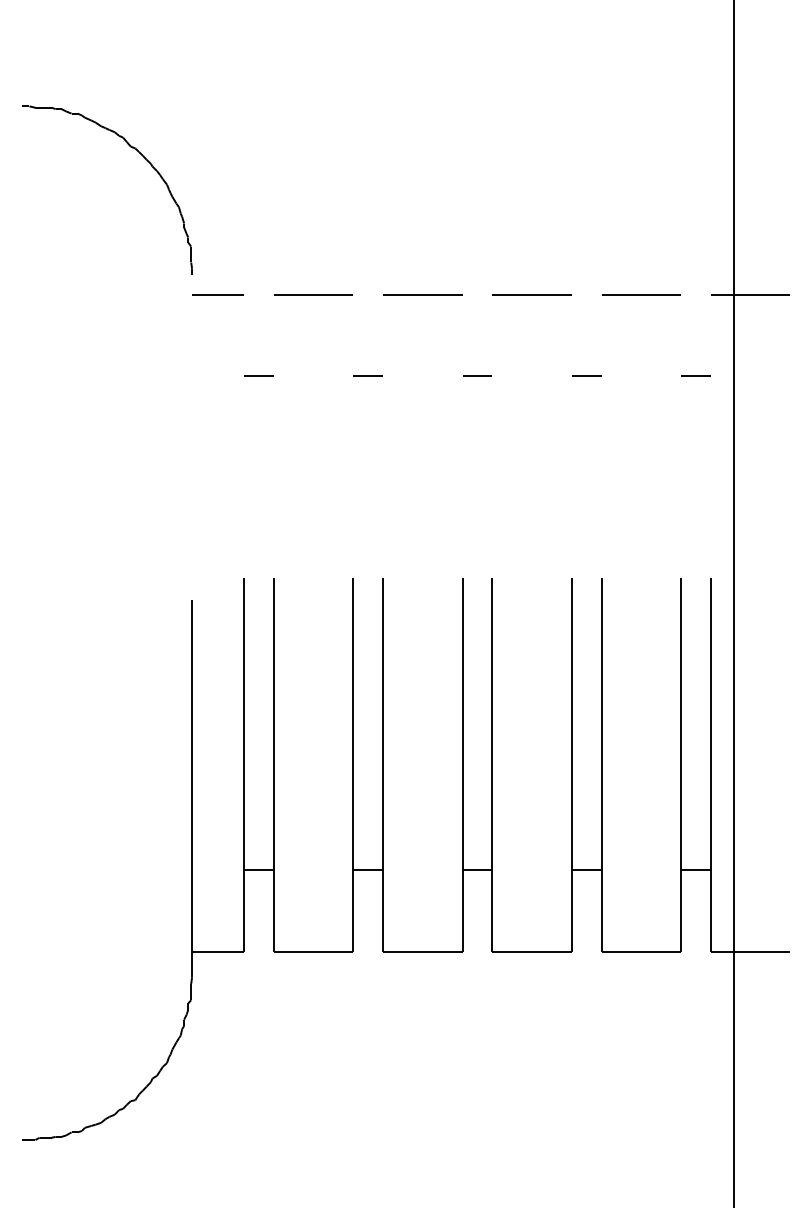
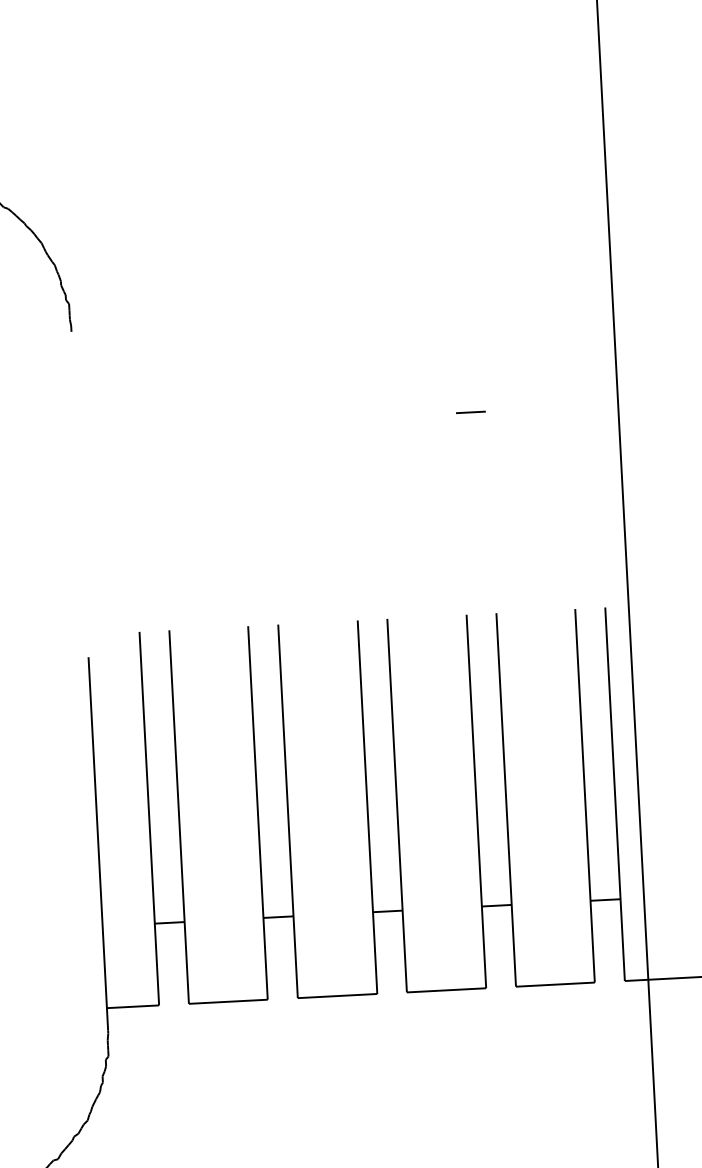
line: (217, 294) -> (97, 350), removed
line: (313, 295) -> (193, 346), removed
line: (422, 295) -> (302, 340), removed
line: (531, 295) -> (411, 334), removed
line: (640, 295) -> (520, 329), removed
line: (749, 295) -> (629, 323), removed
line: (259, 375) -> (144, 429), removed
line: (368, 375) -> (252, 423), removed
line: (477, 375) -> (361, 417), removed
line: (695, 375) -> (579, 406), removed

